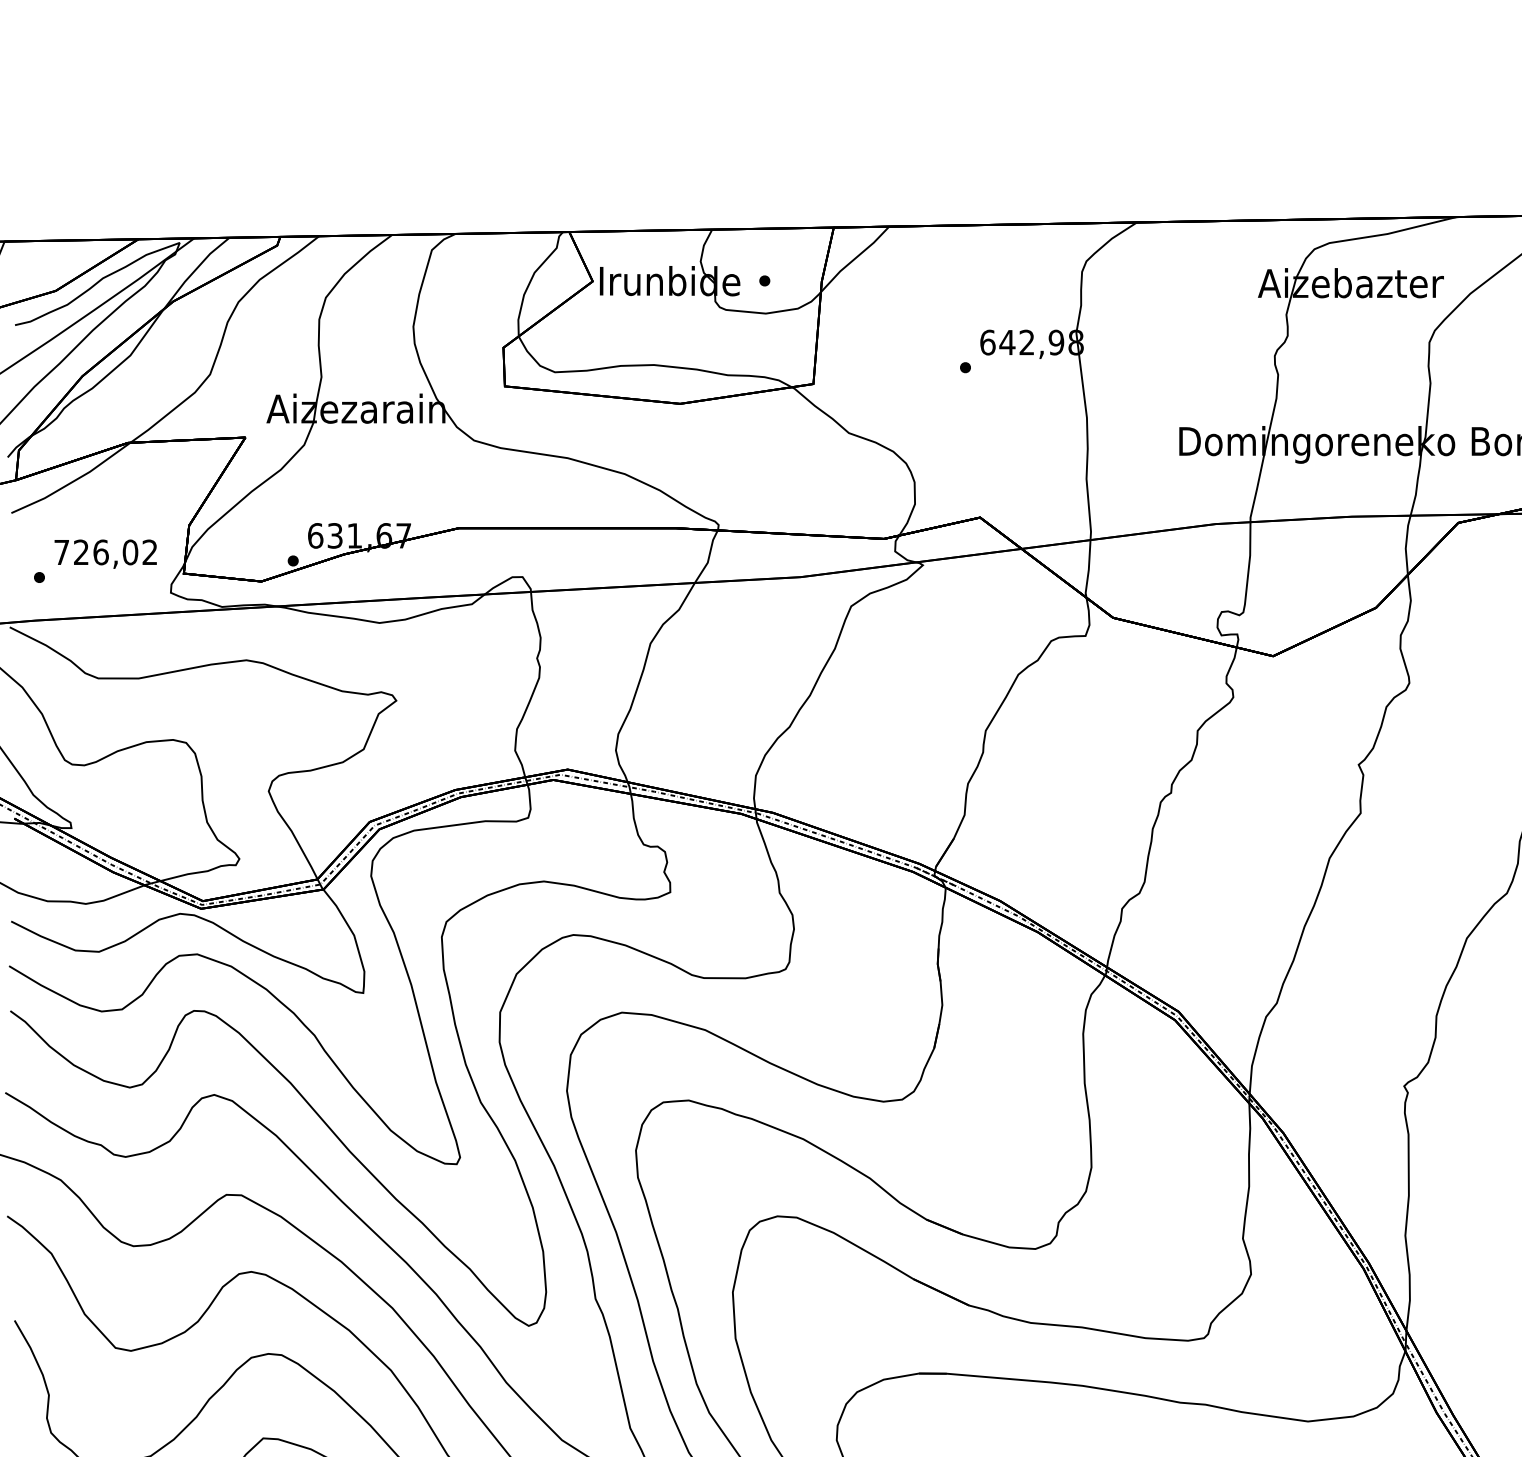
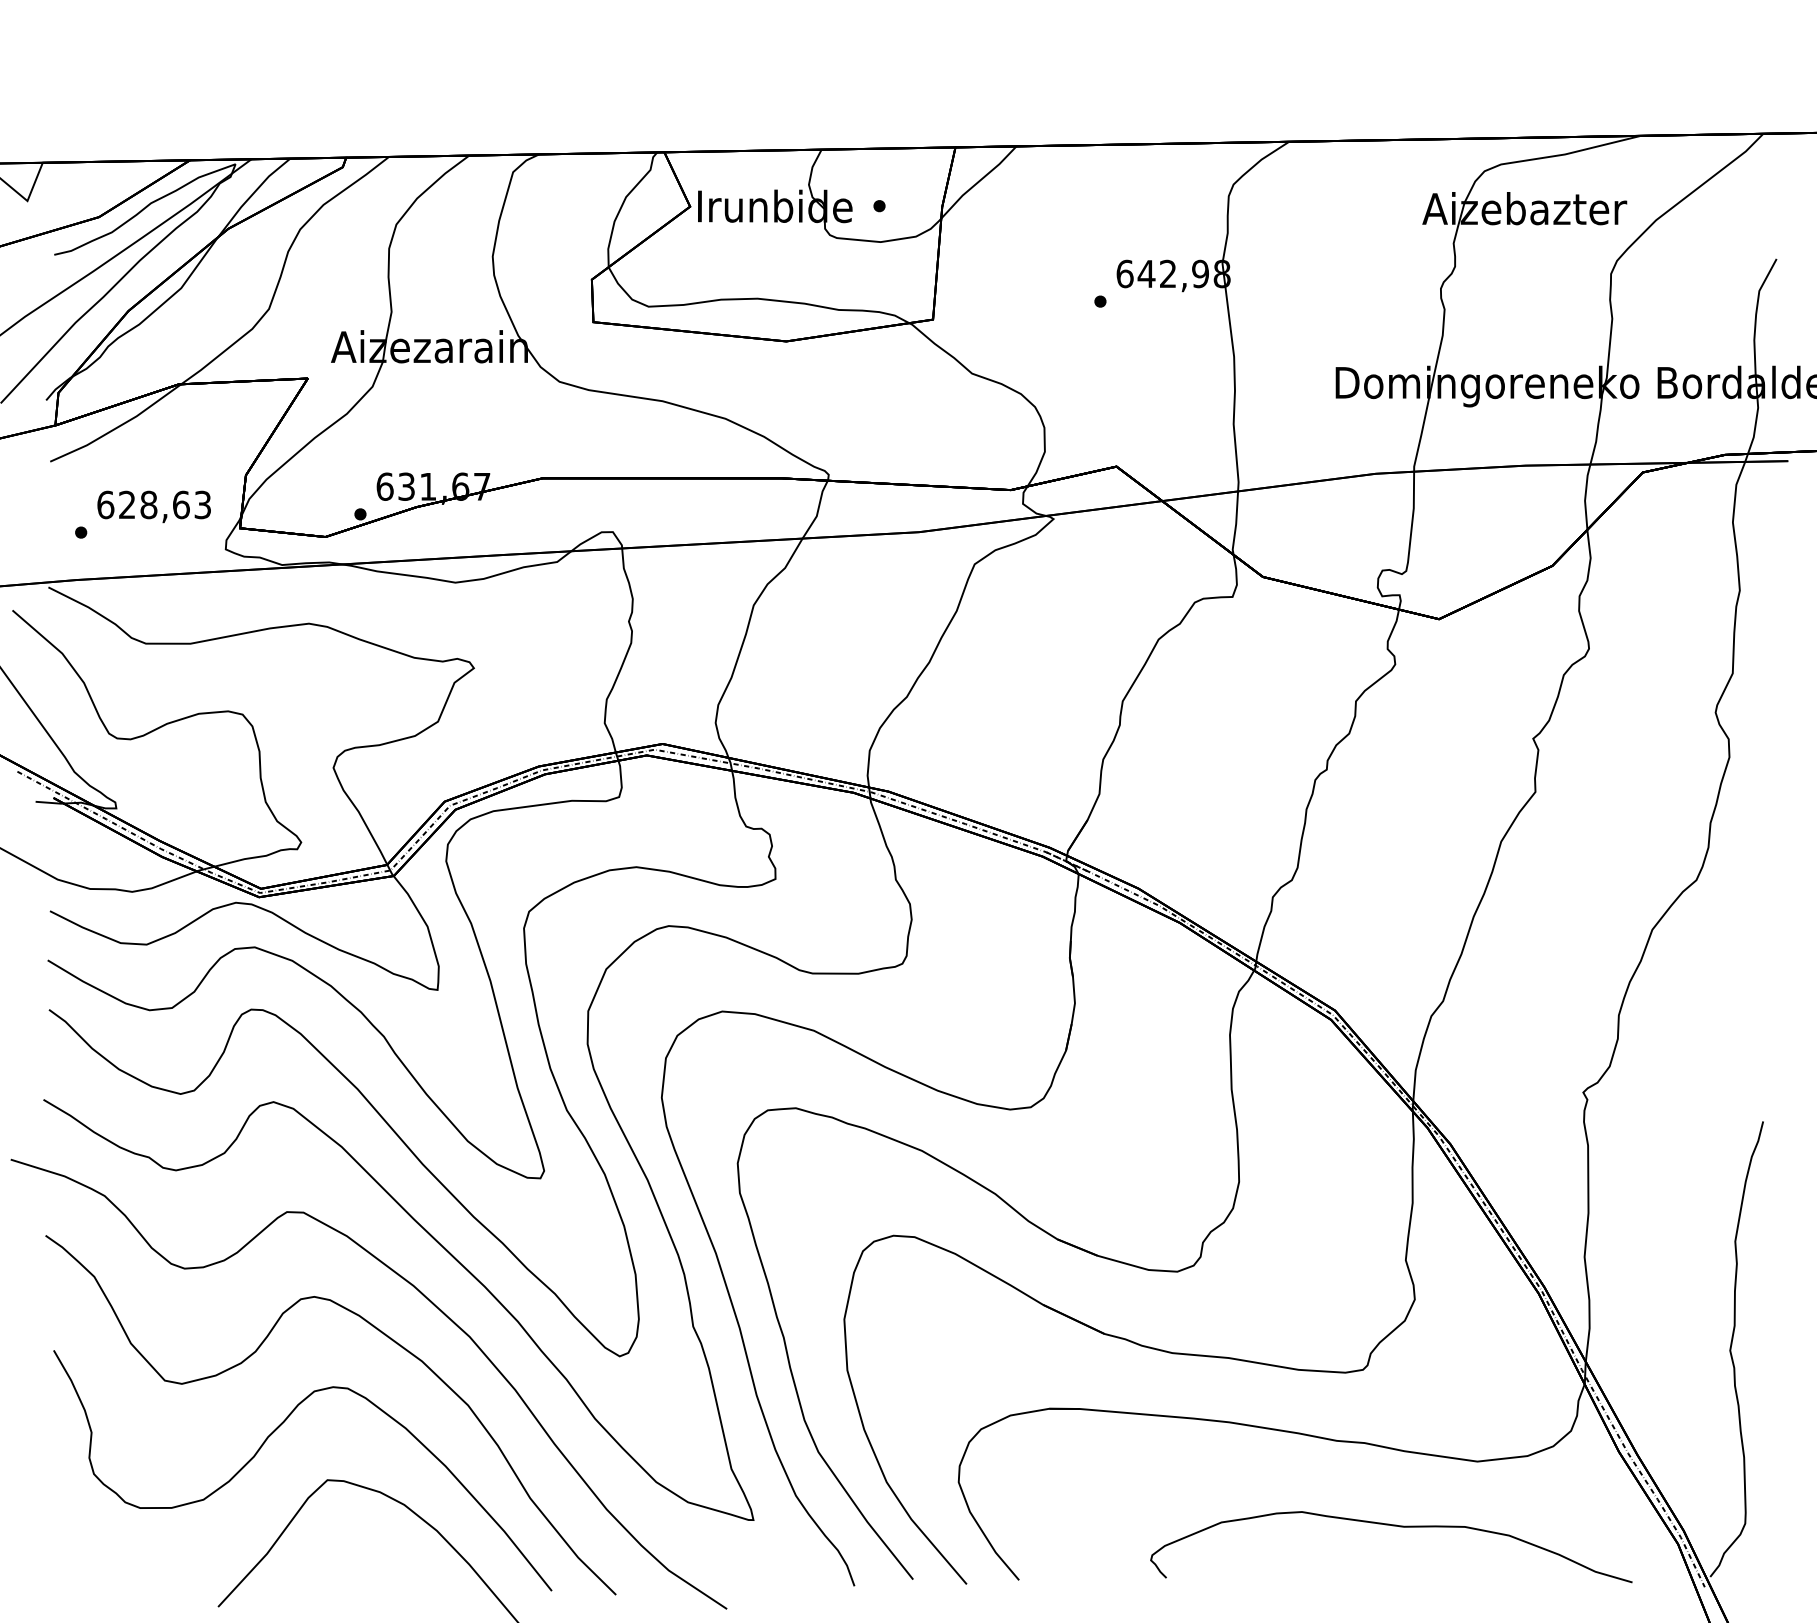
text: (105, 551) -> (153, 504), 726,02 -> 628,63

